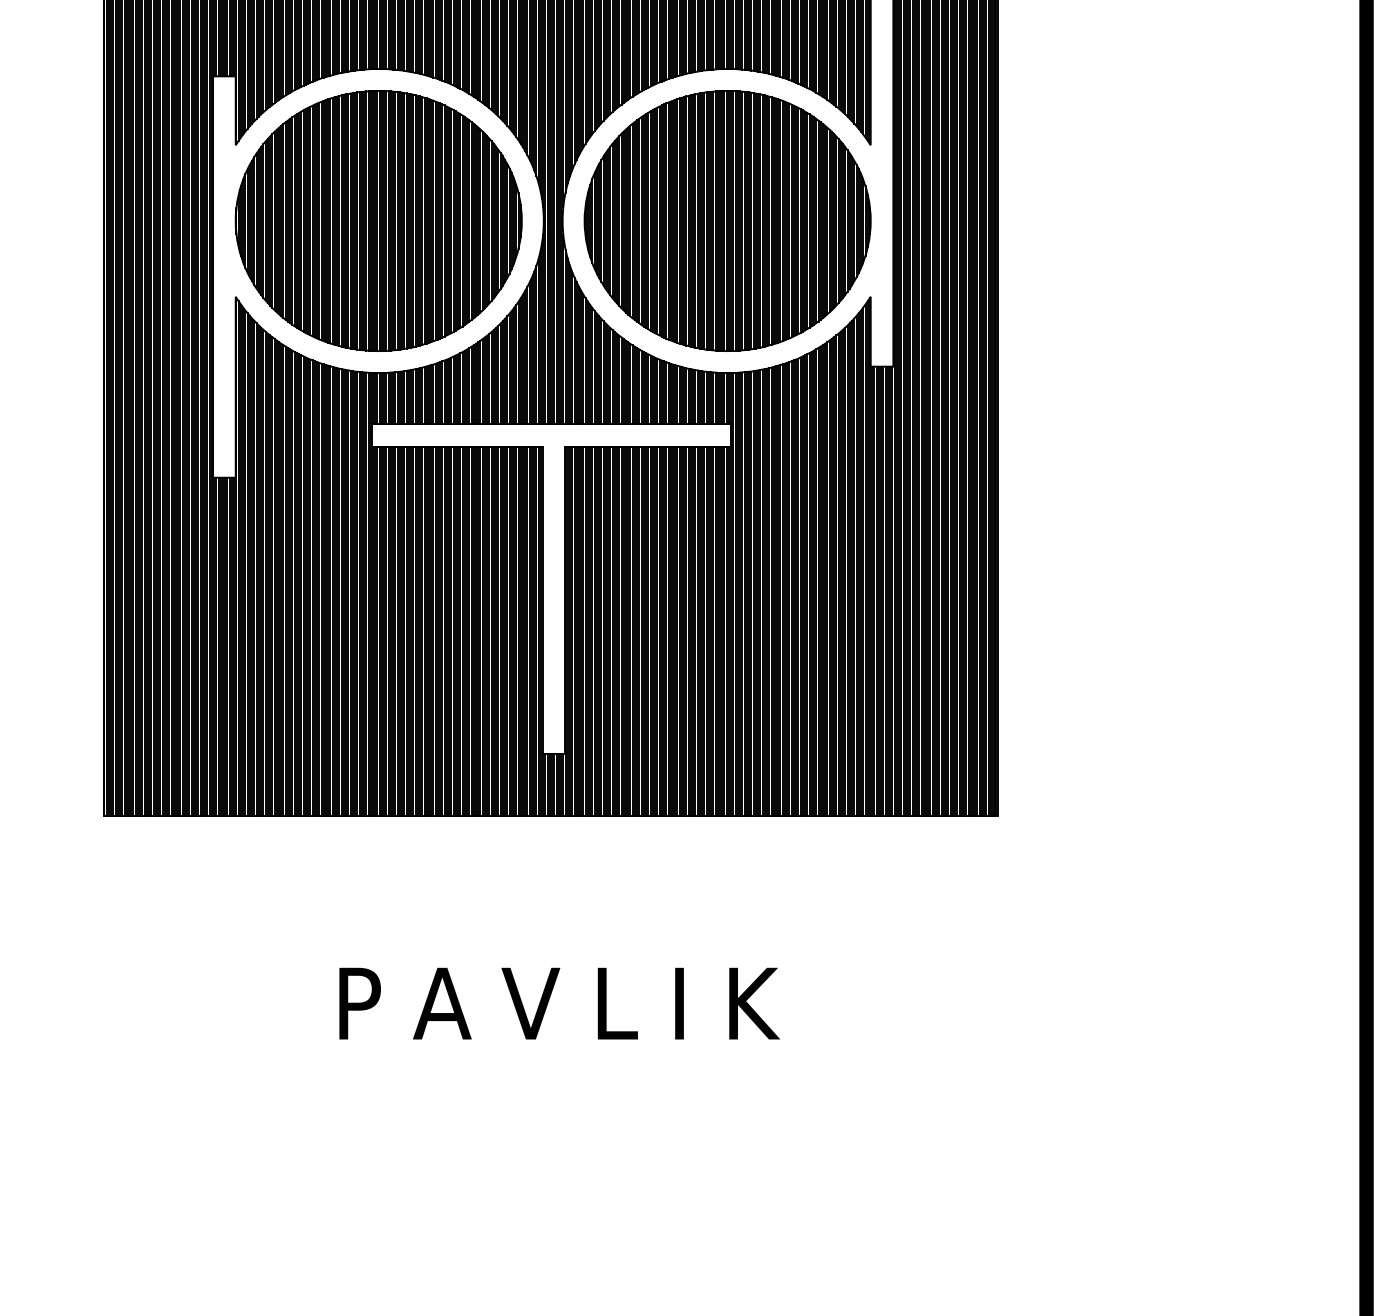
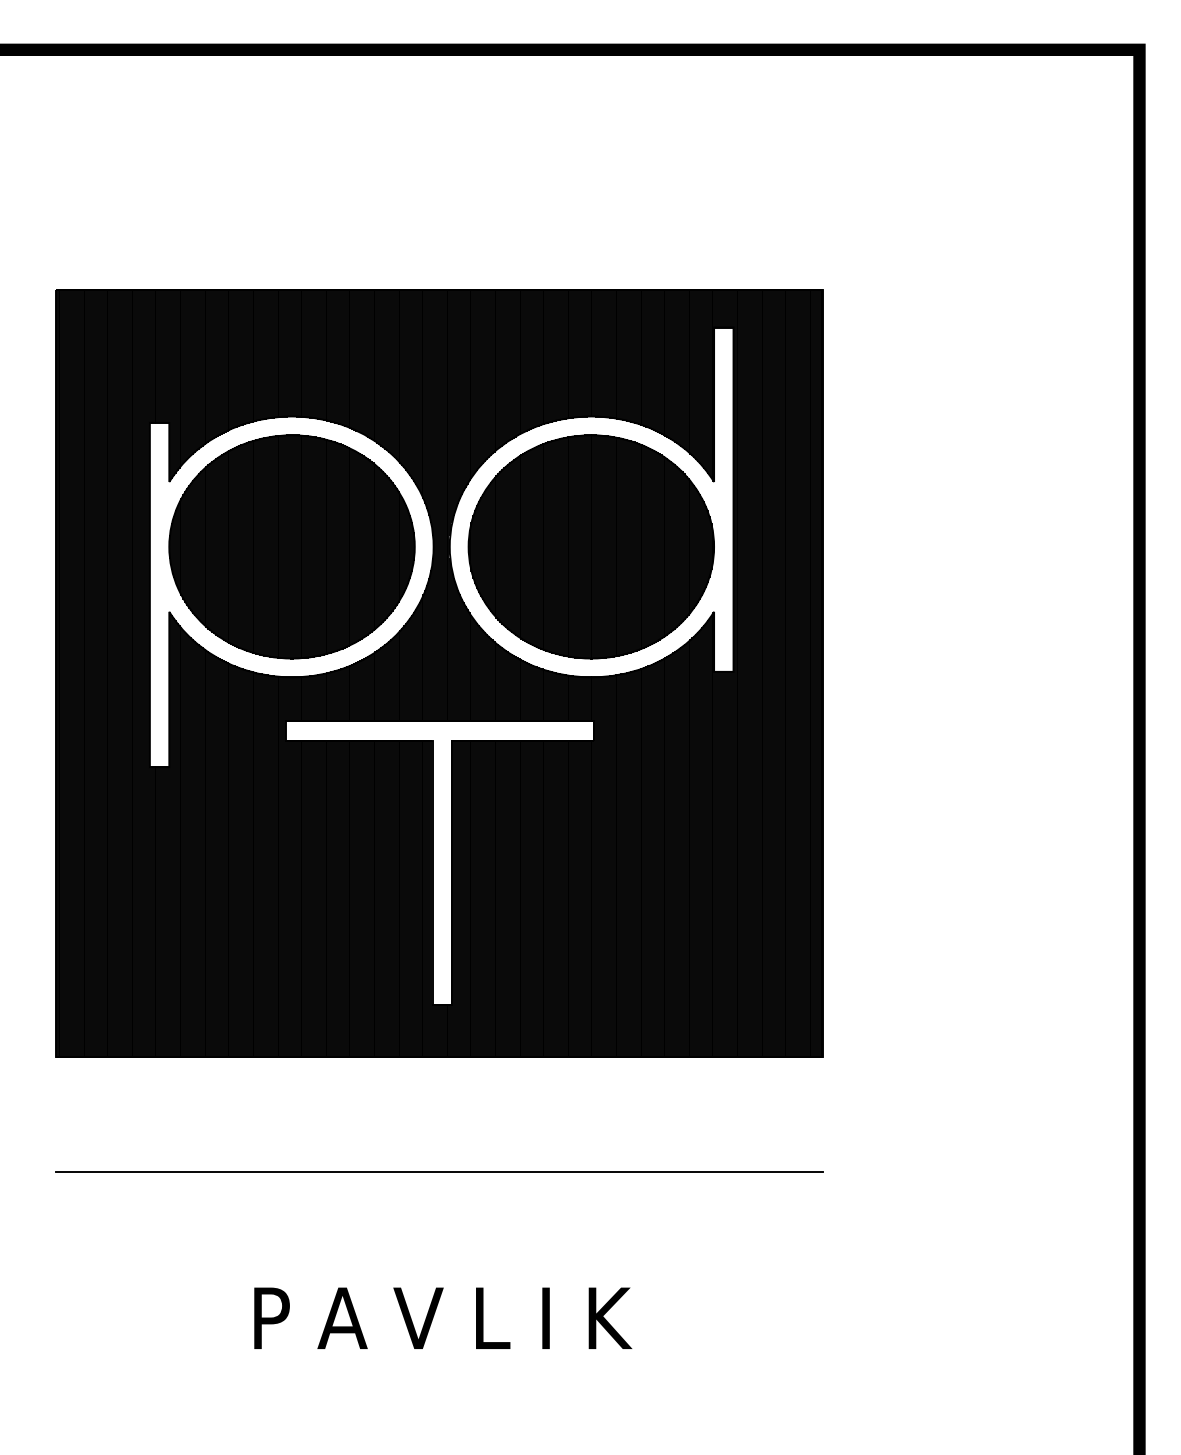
line: (550, 950) -> (439, 1172), added
text: (559, 1002) -> (443, 1317), moved

